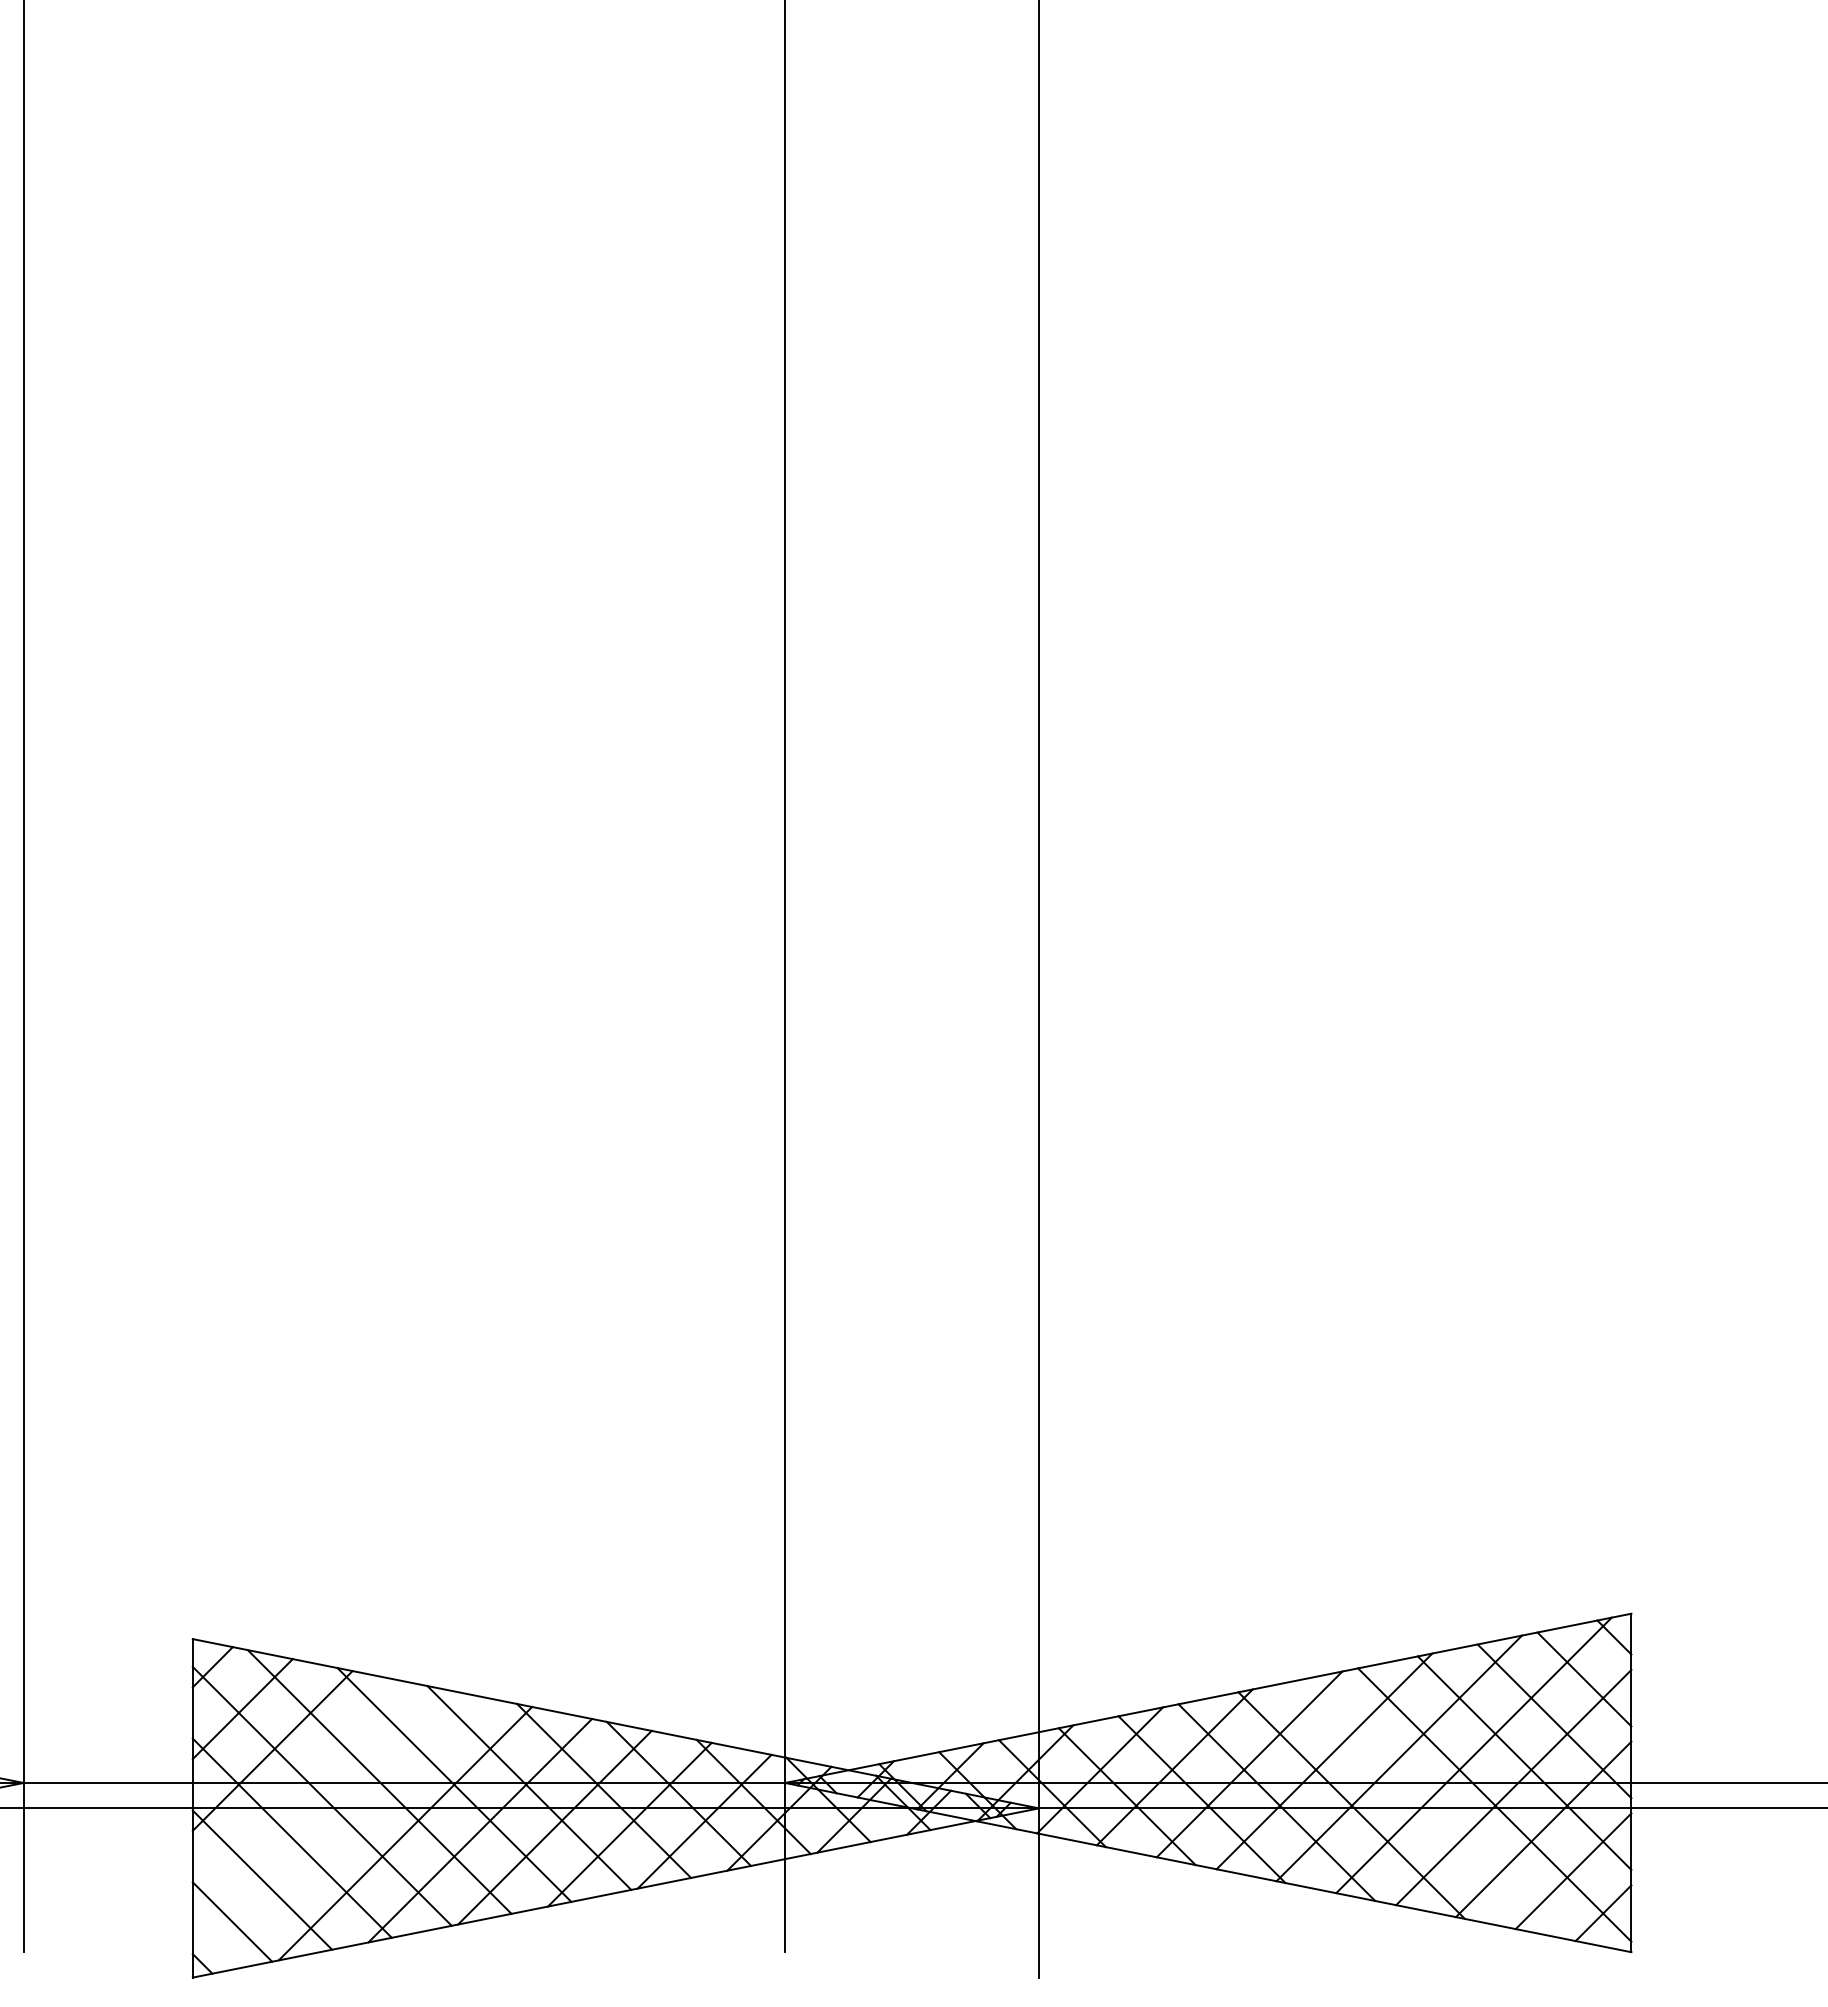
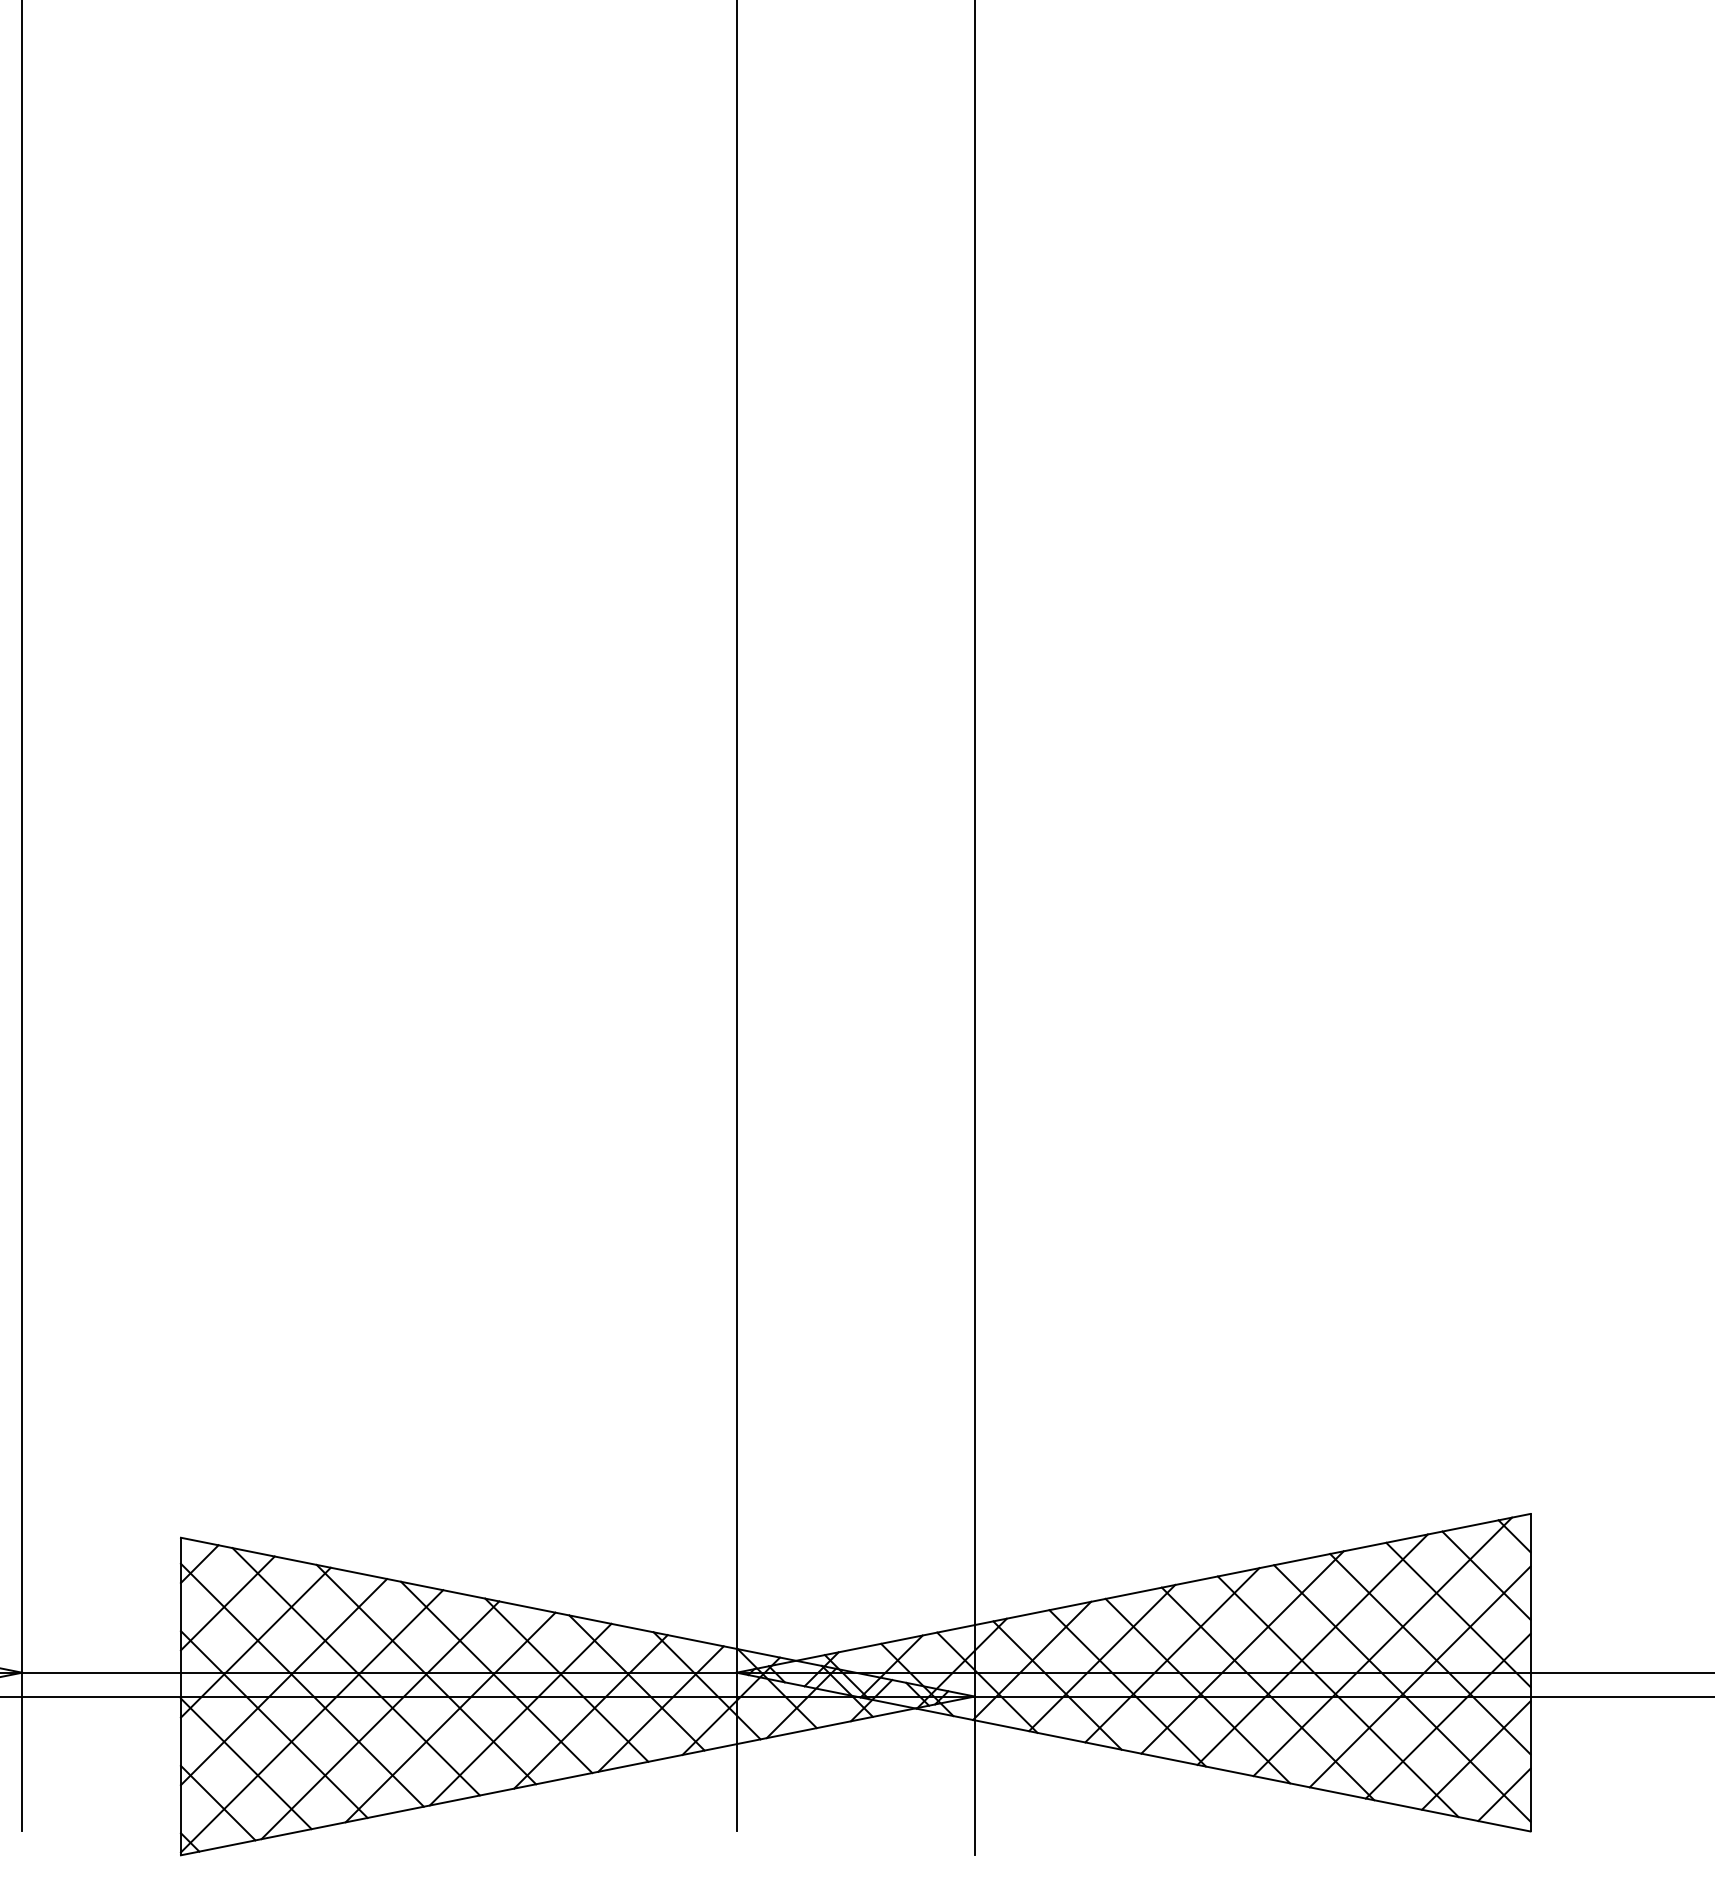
line: (302, 1793) -> (283, 1682), added
line: (1425, 1808) -> (1337, 1696), added
line: (331, 1834) -> (311, 1721), added

